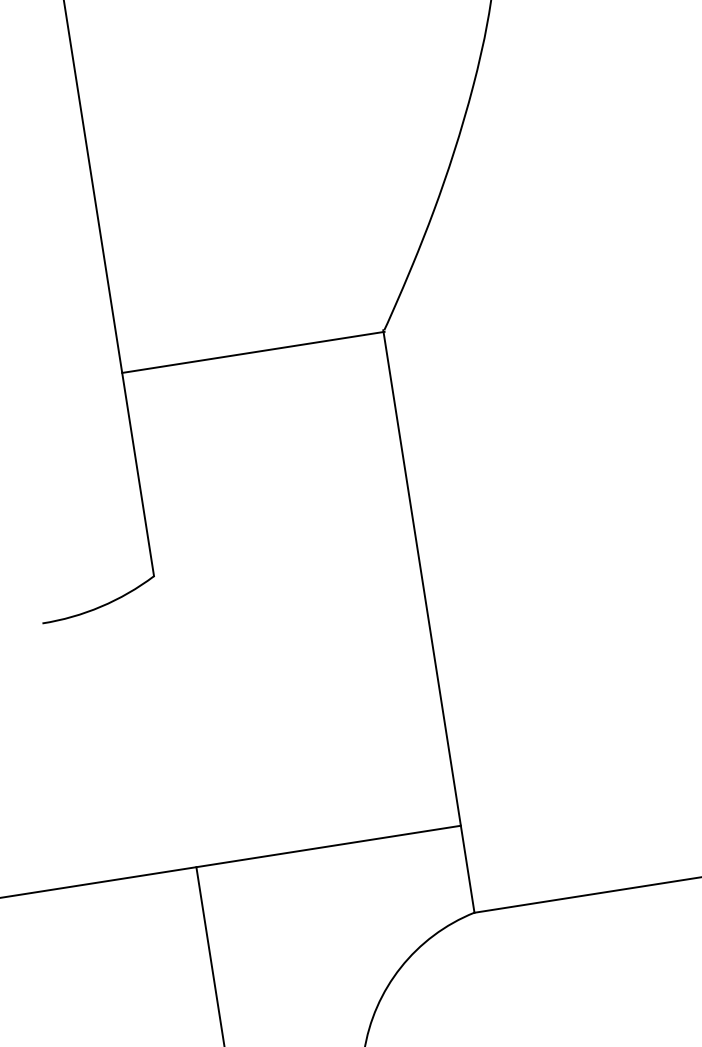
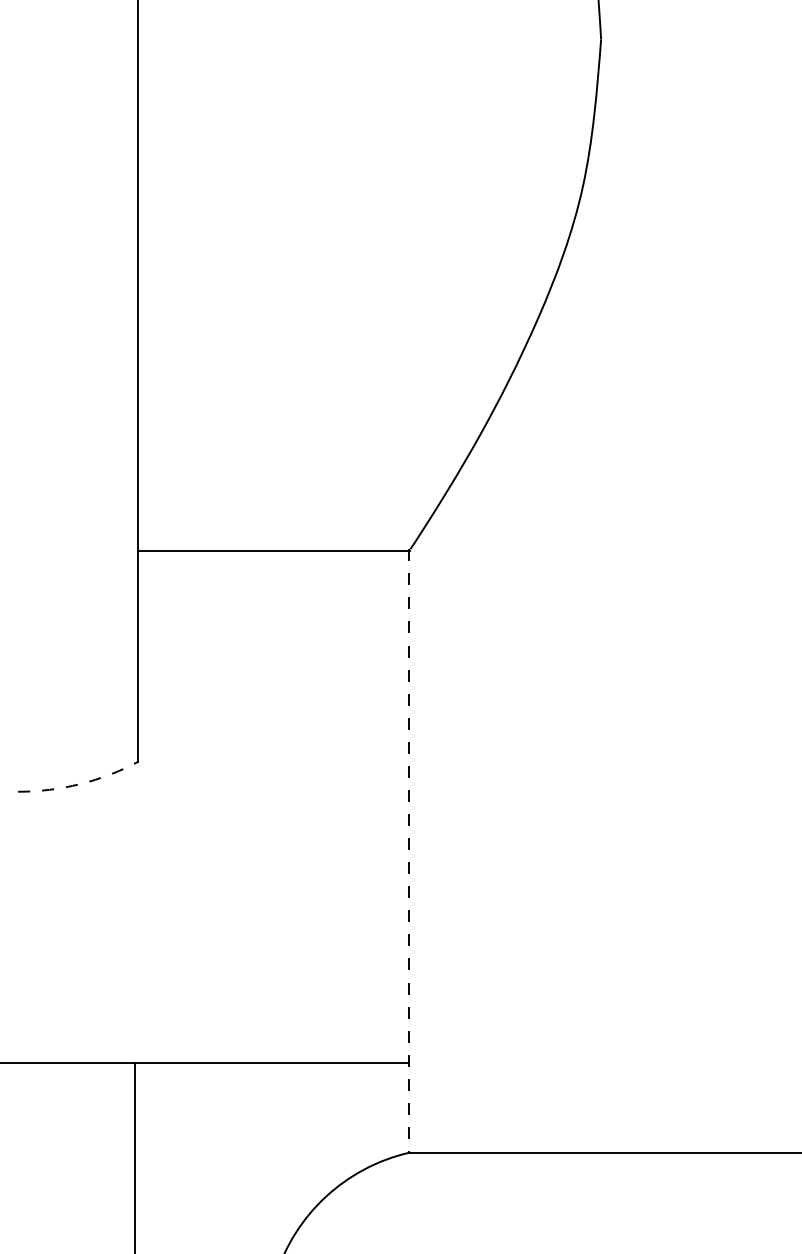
arc: (101, 606) -> (80, 784), solid -> dashed
line: (429, 621) -> (409, 851), solid -> dashed

